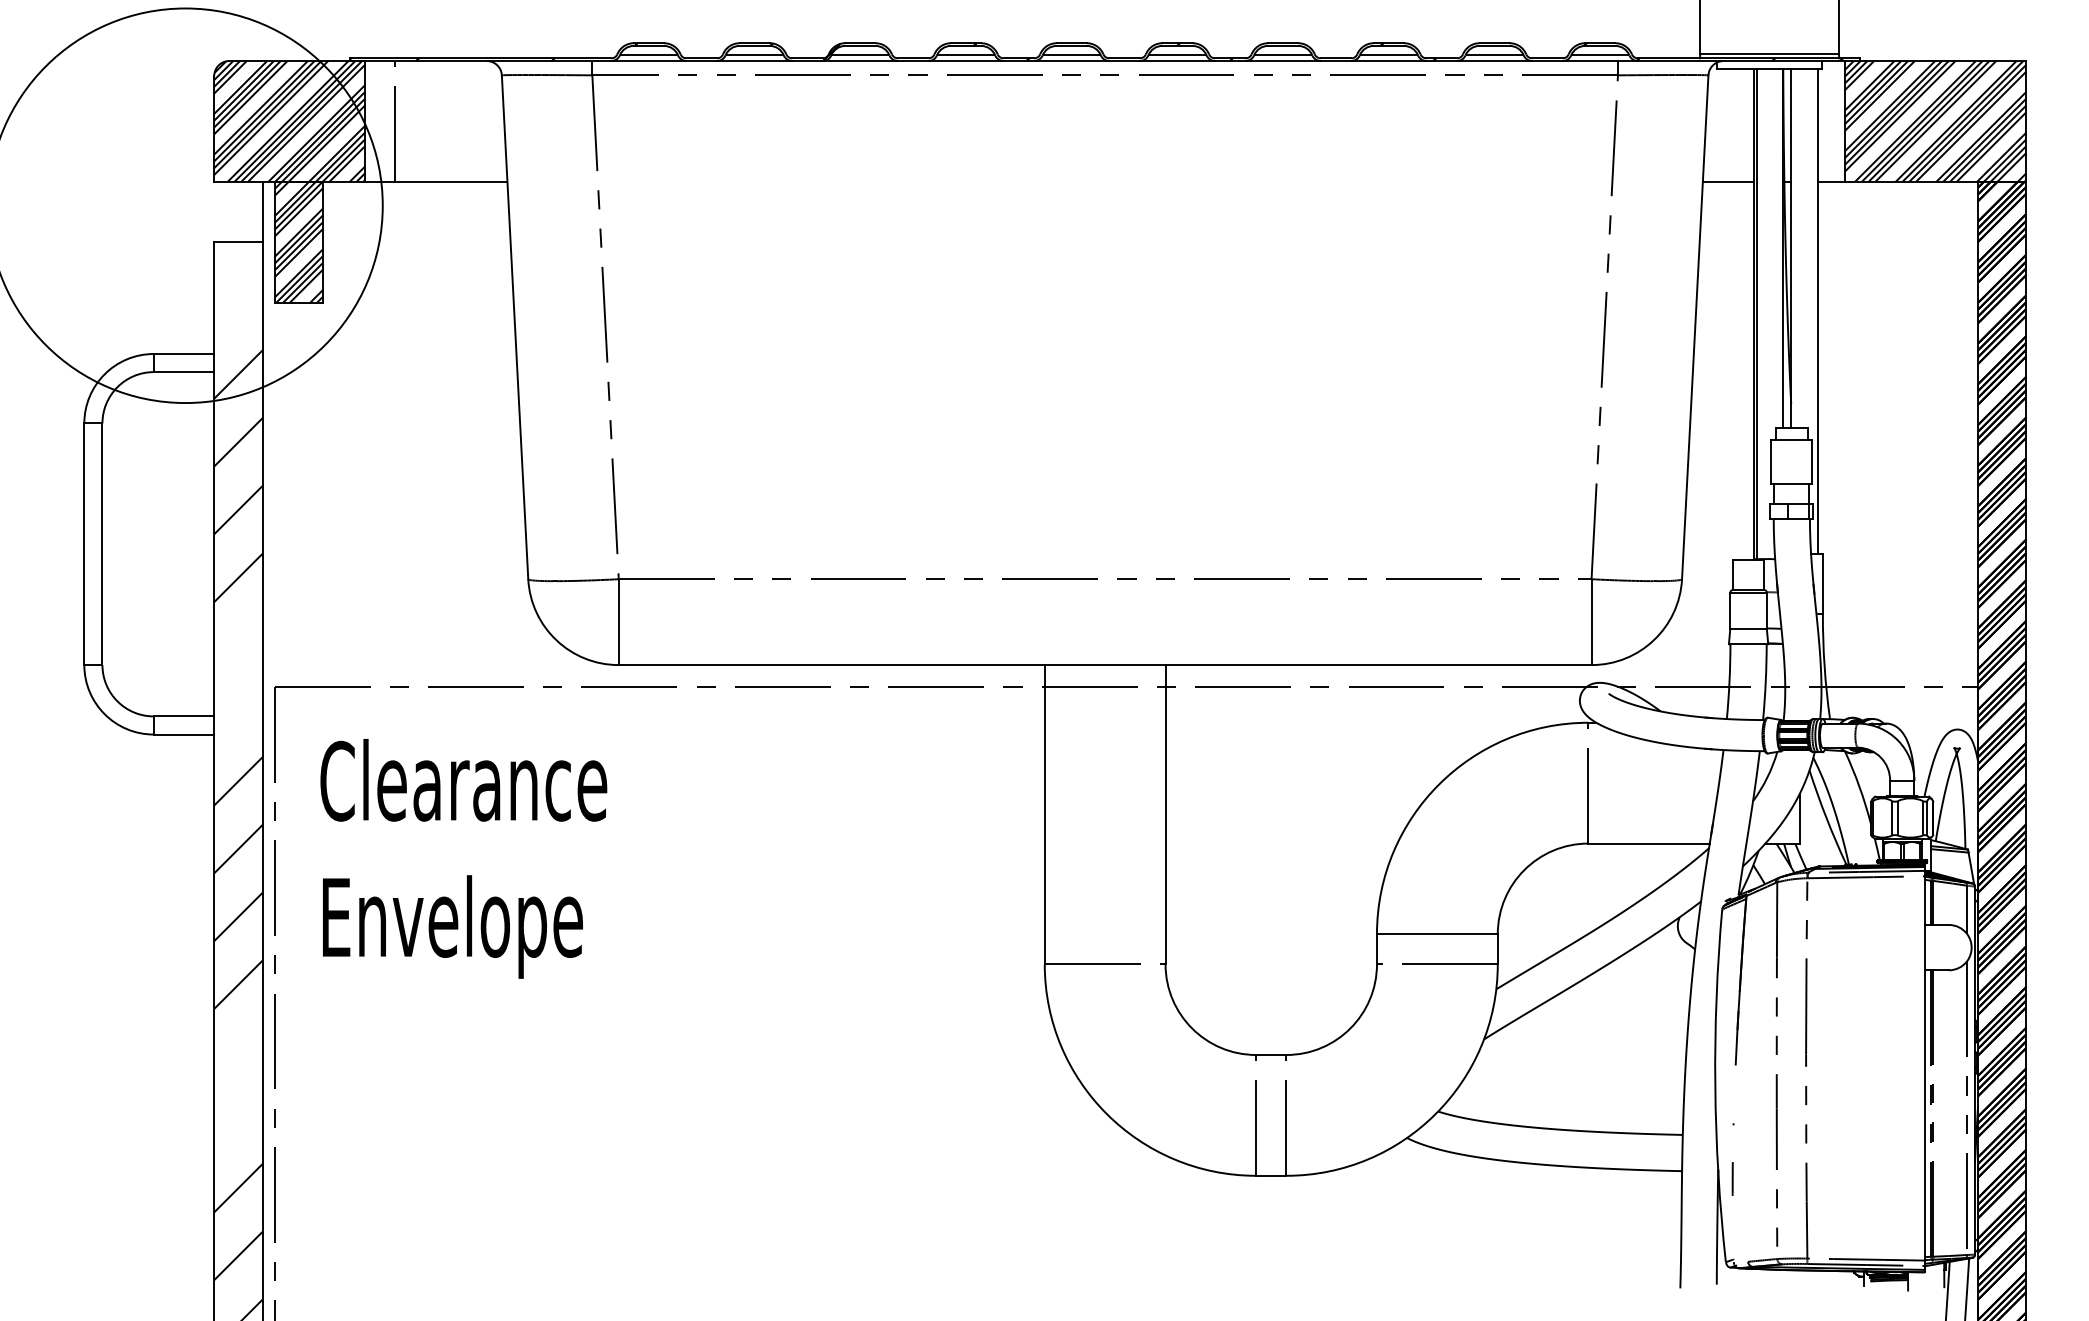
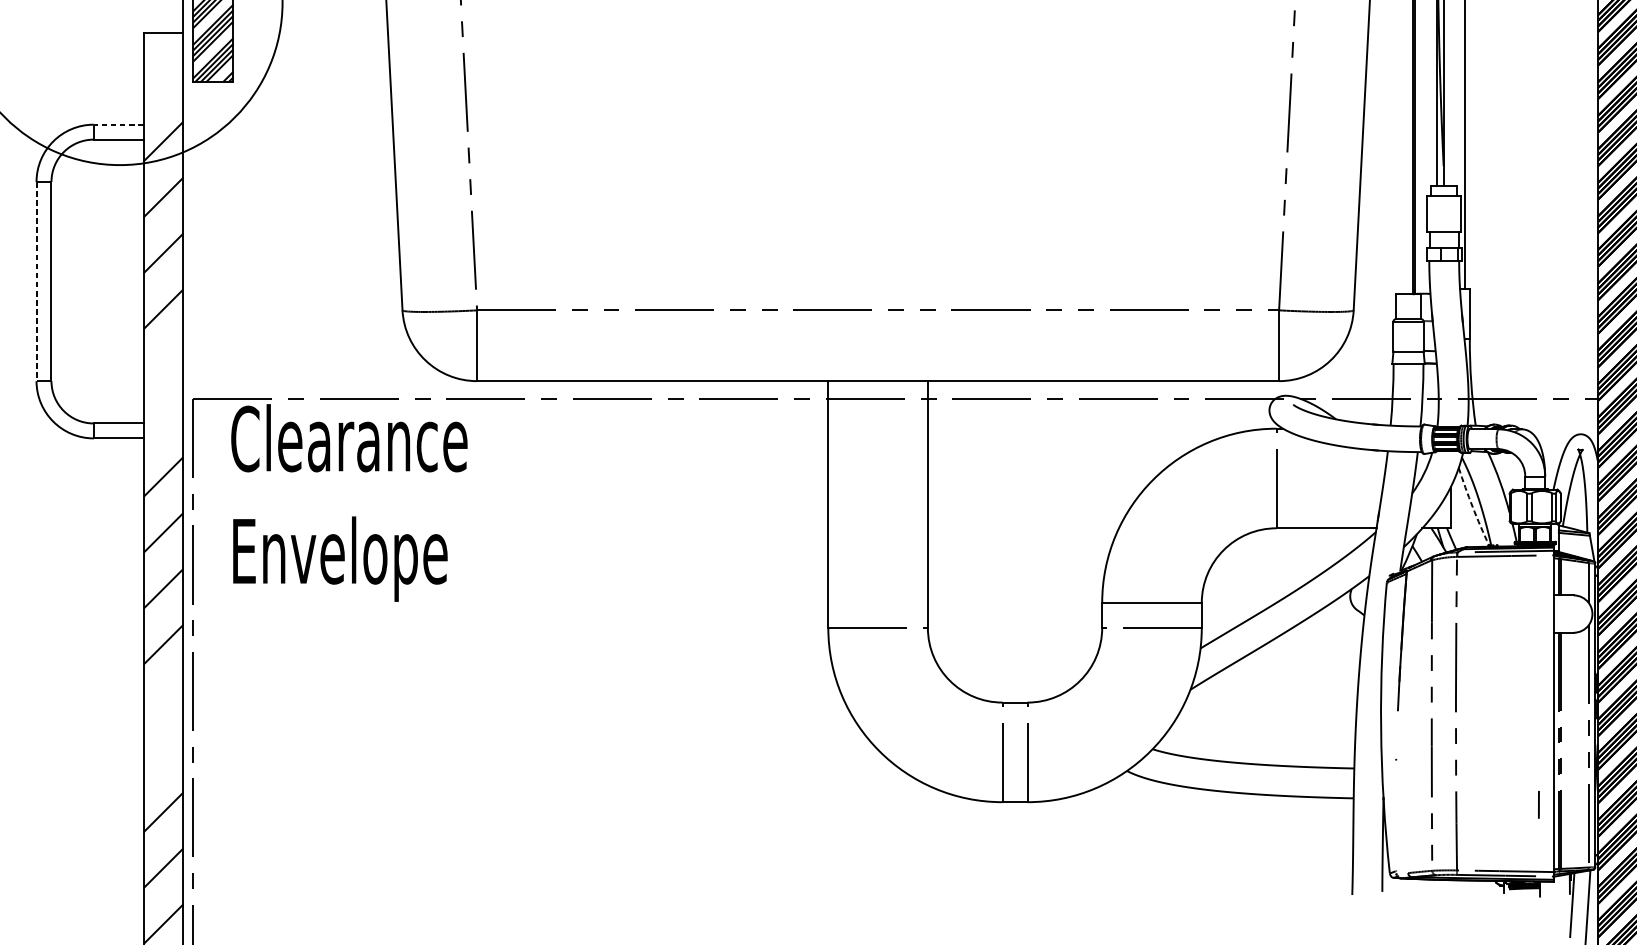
line: (183, 354) -> (118, 125), solid -> dashed
line: (84, 544) -> (36, 281), solid -> dashed
arc: (1826, 817) -> (1472, 506), solid -> dashed
text: (463, 858) -> (349, 502), moved
line: (1732, 1178) -> (1538, 804), moved

